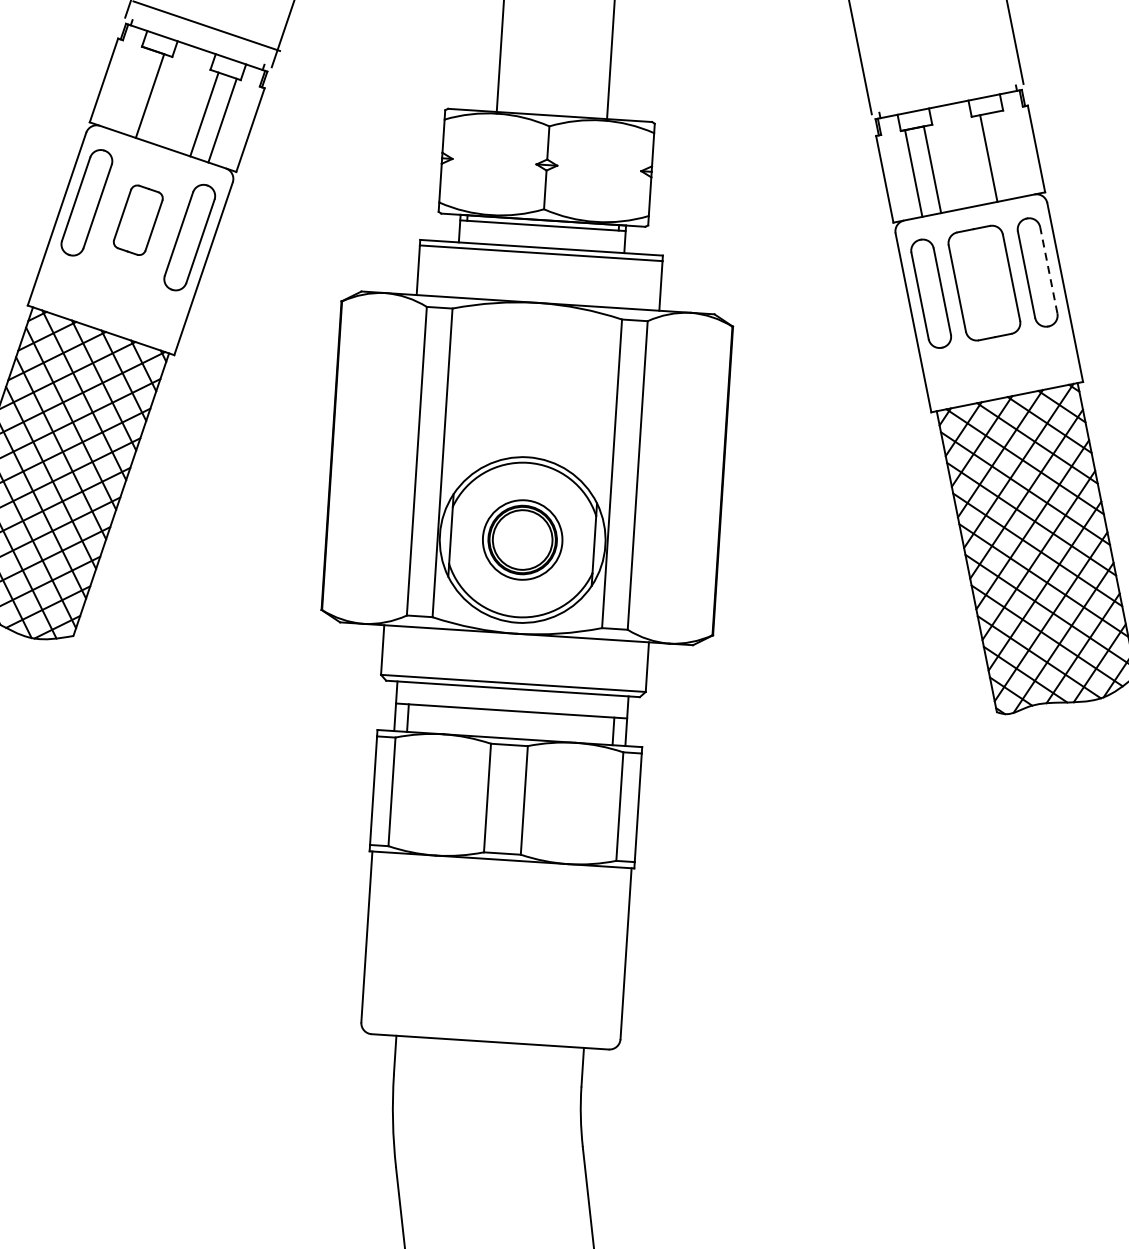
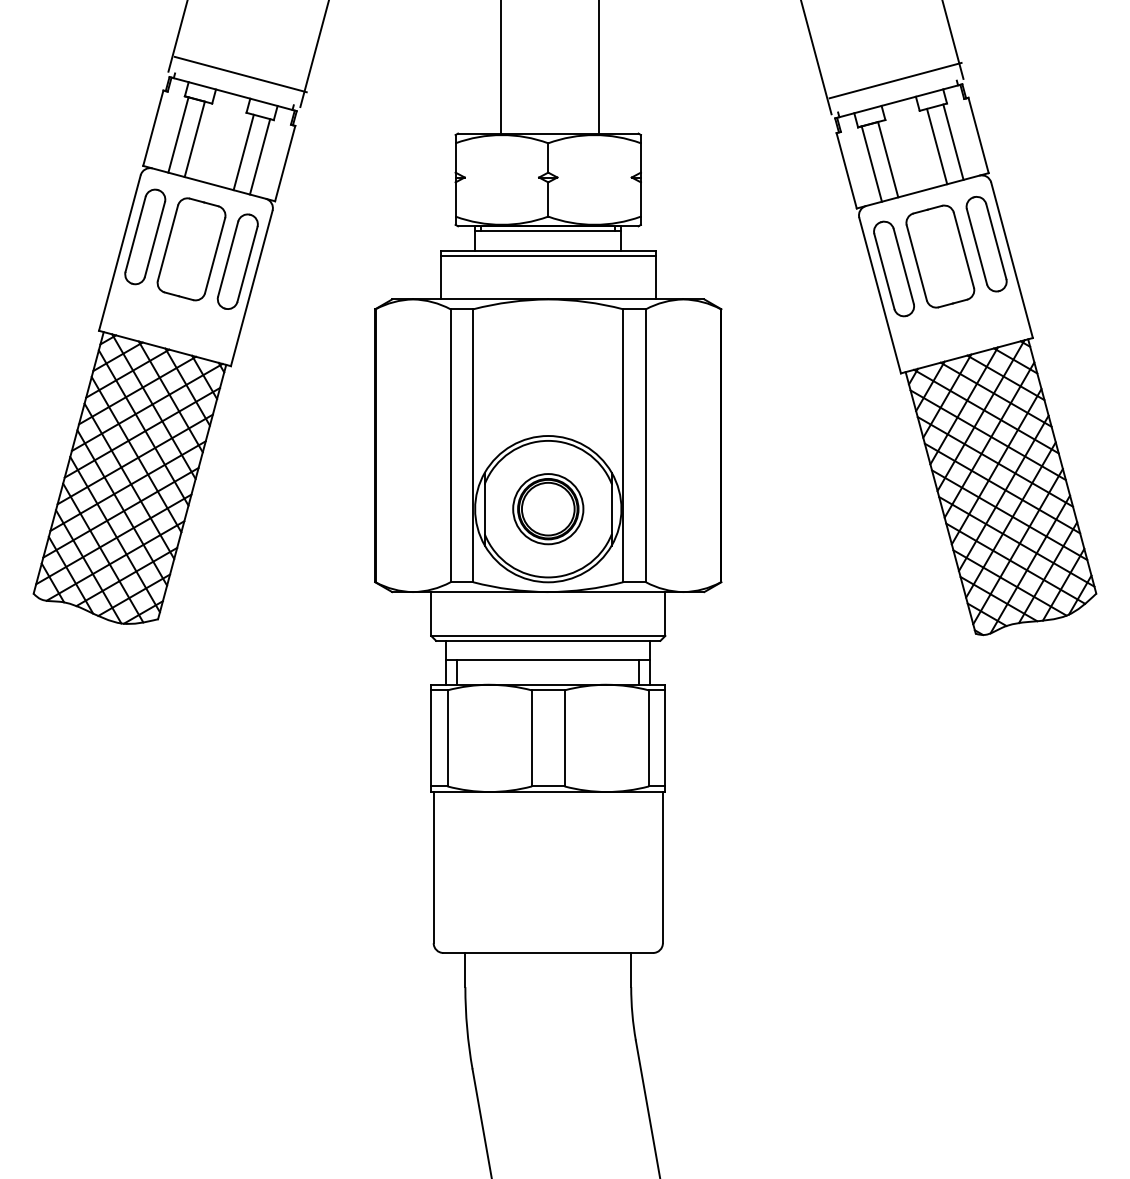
line: (946, 80) -> (895, 80), added
line: (131, 89) -> (178, 134), added
line: (1007, 153) -> (953, 141), added
part: (138, 220) -> (191, 249), size x1.67
line: (1049, 270) -> (996, 241), dashed -> solid

